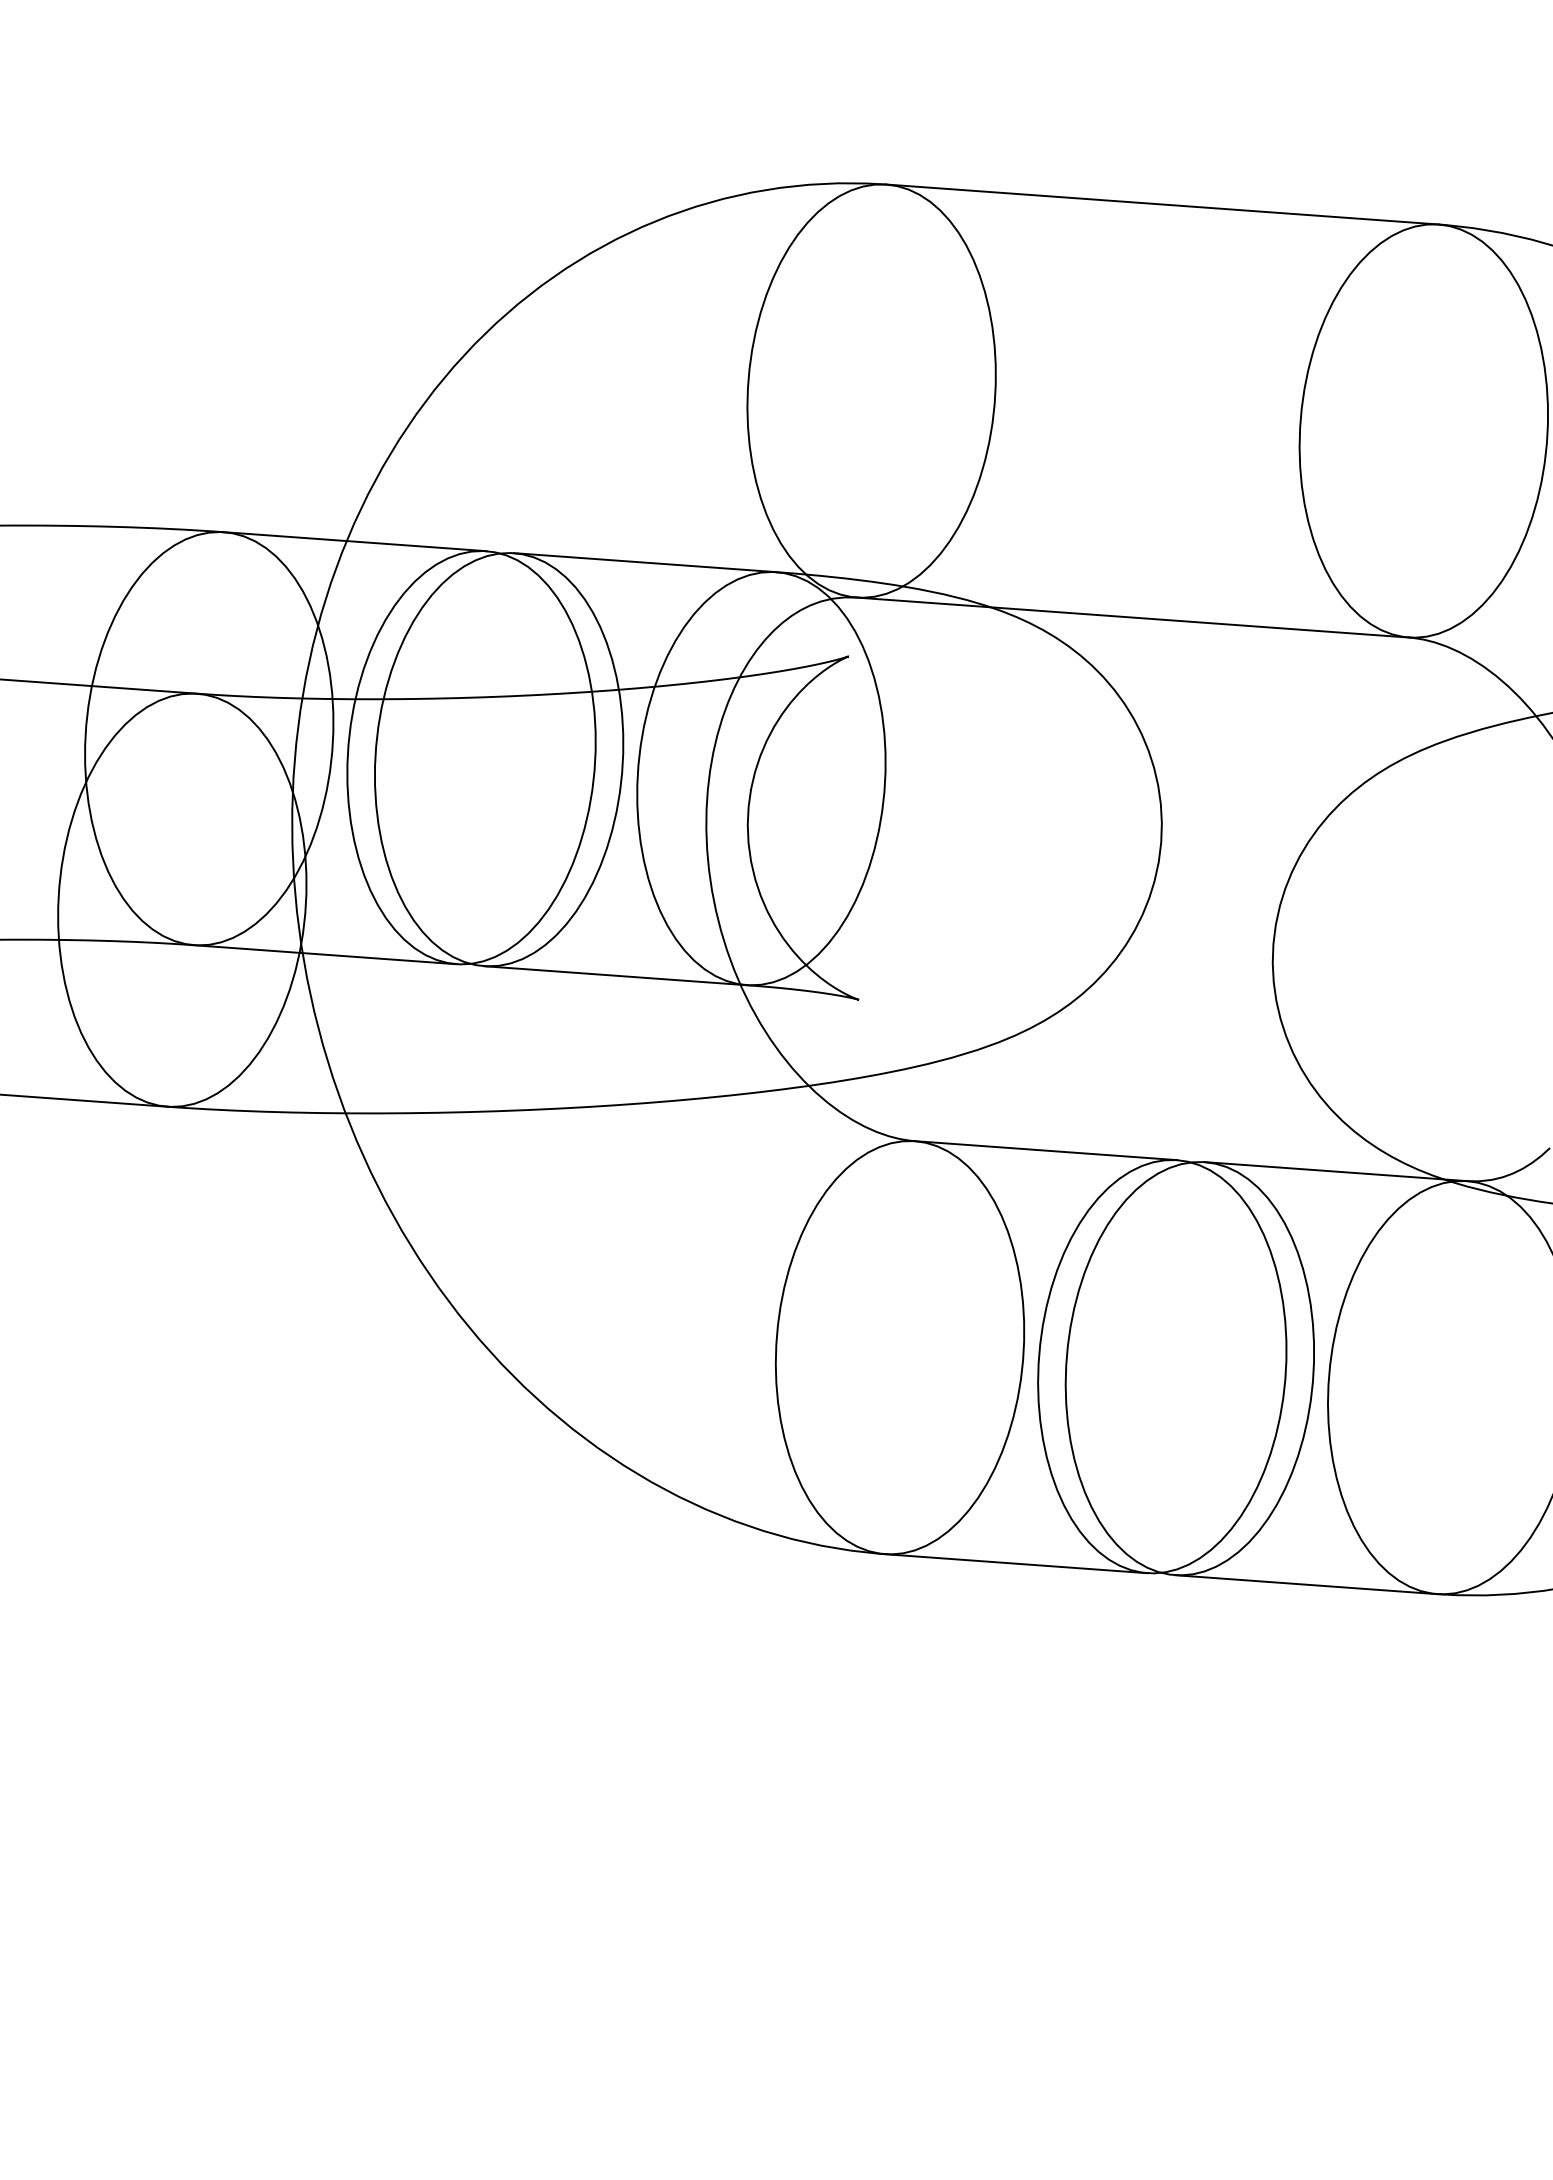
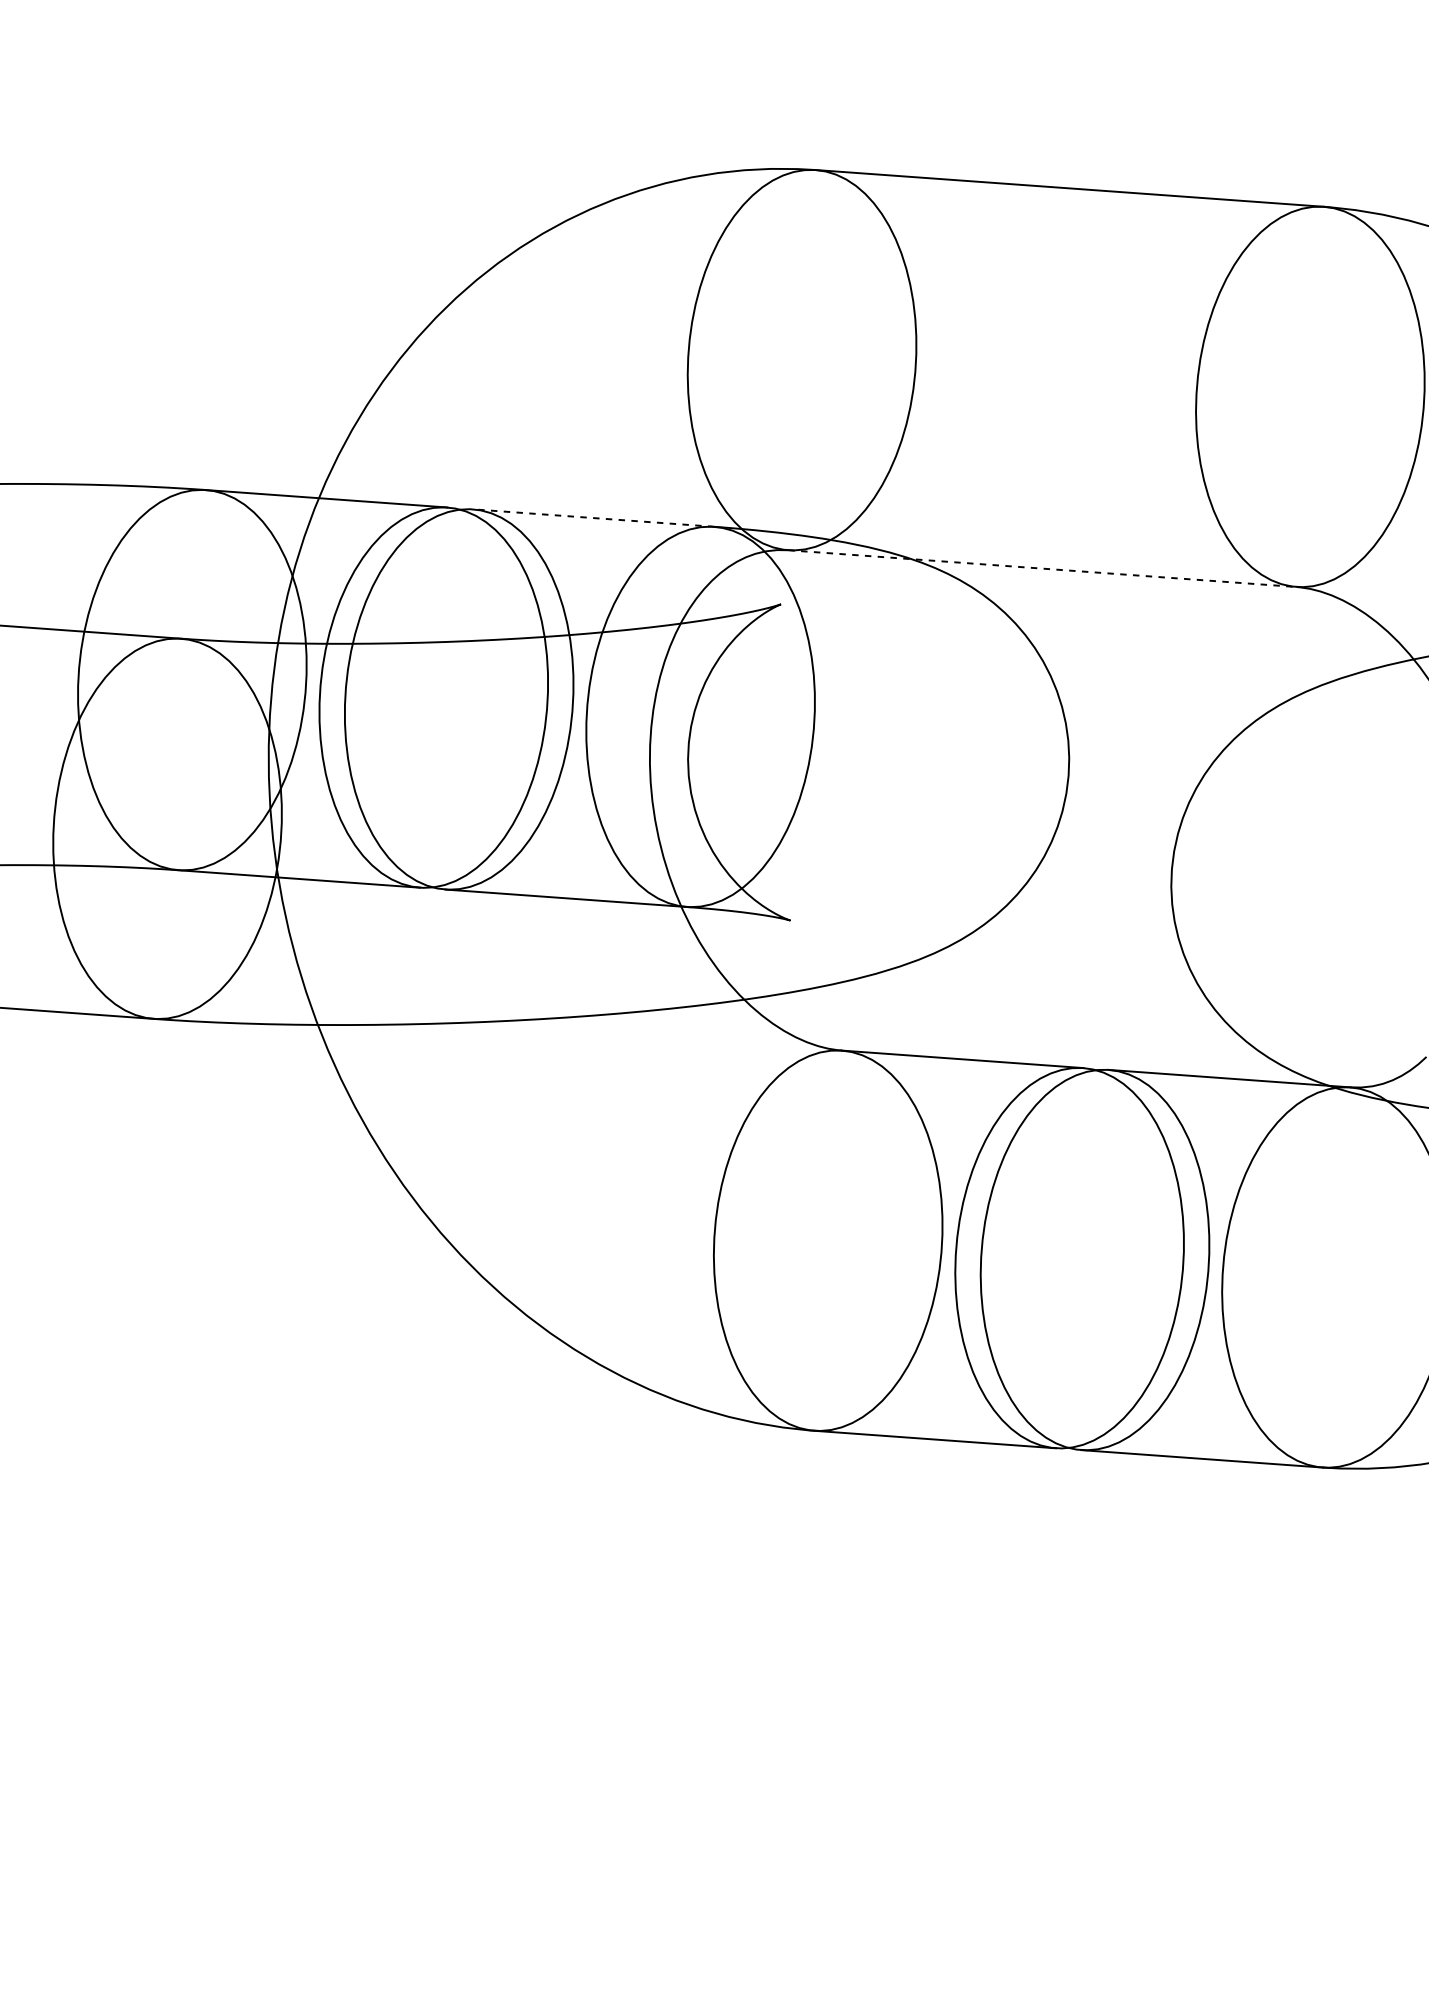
line: (644, 562) -> (592, 517), solid -> dashed
line: (1132, 617) -> (1042, 568), solid -> dashed

